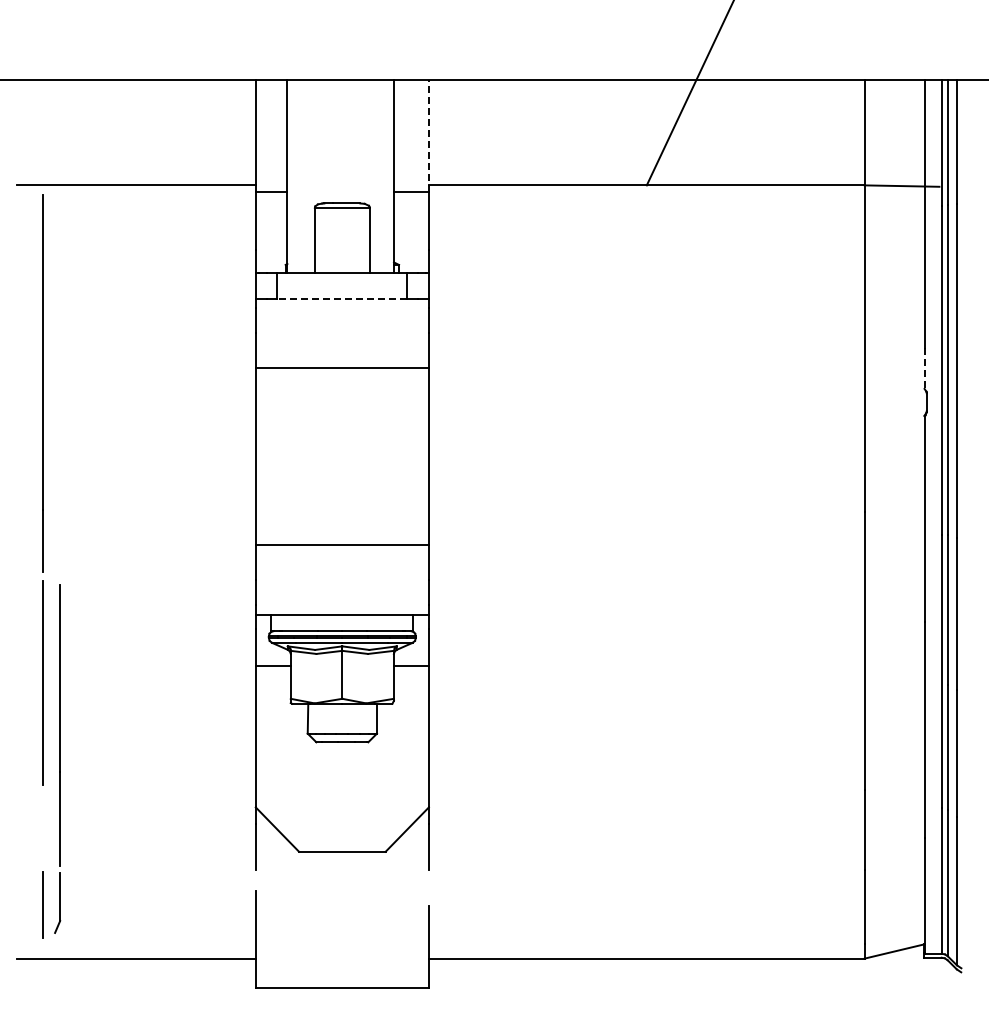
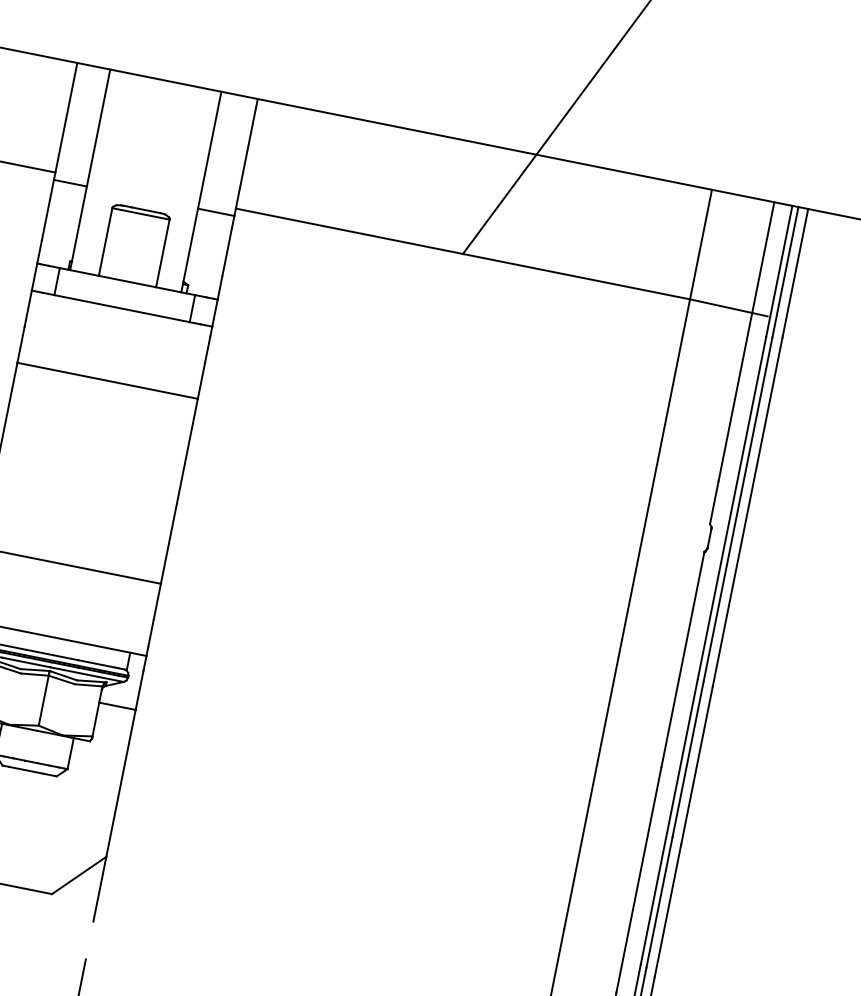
line: (428, 135) -> (245, 156), dashed -> solid
line: (342, 298) -> (122, 308), dashed -> solid
line: (924, 368) -> (714, 502), dashed -> solid

